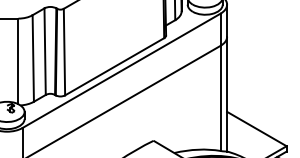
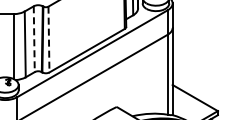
line: (45, 52) -> (34, 39), solid -> dashed
line: (63, 52) -> (48, 39), solid -> dashed

